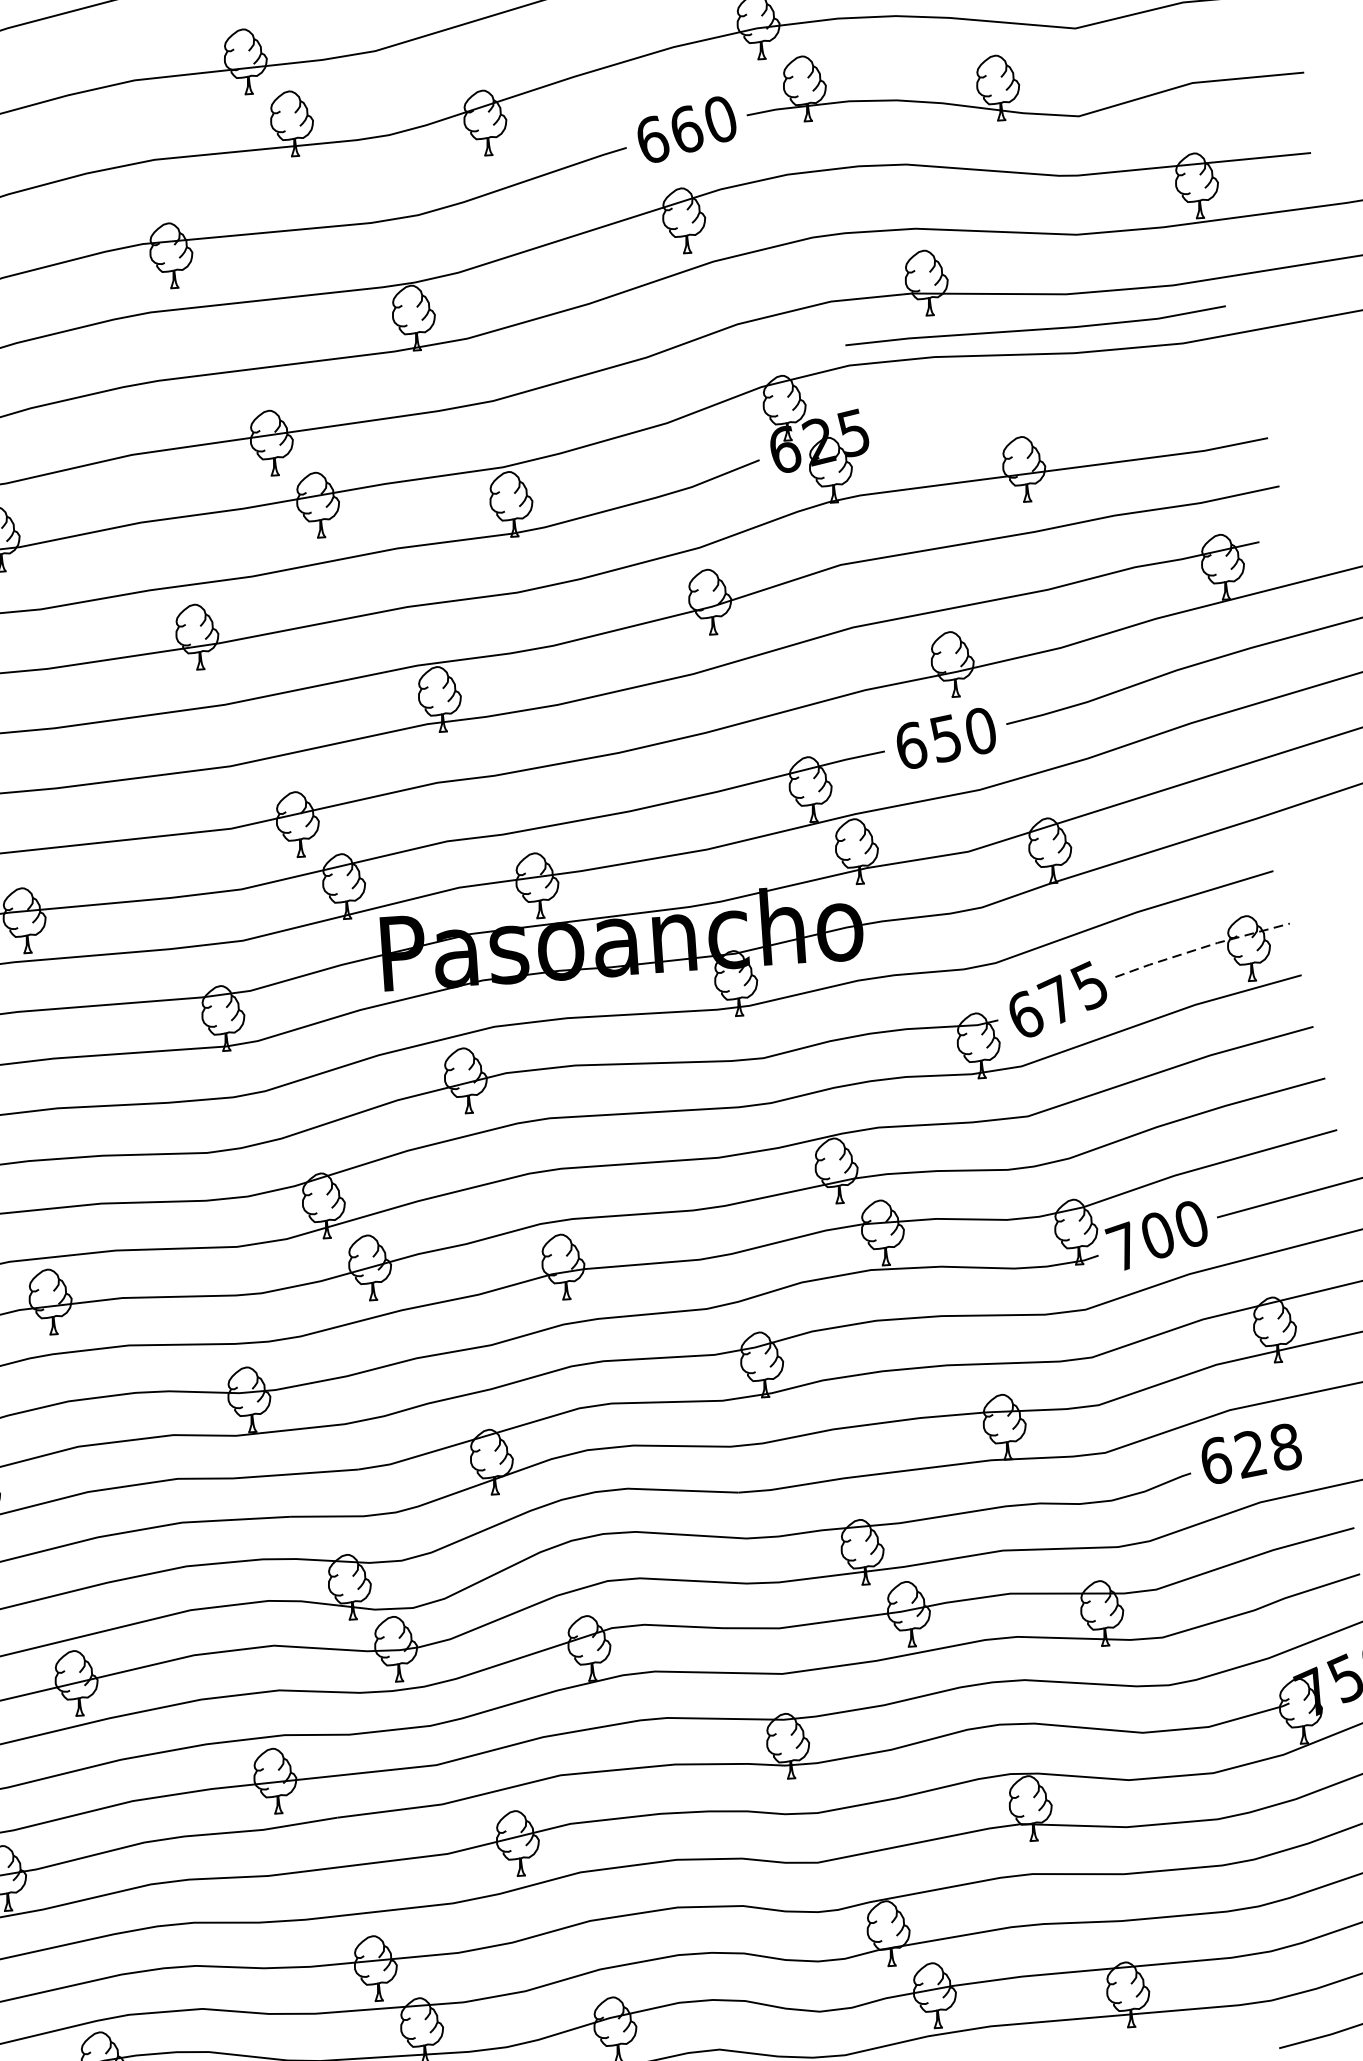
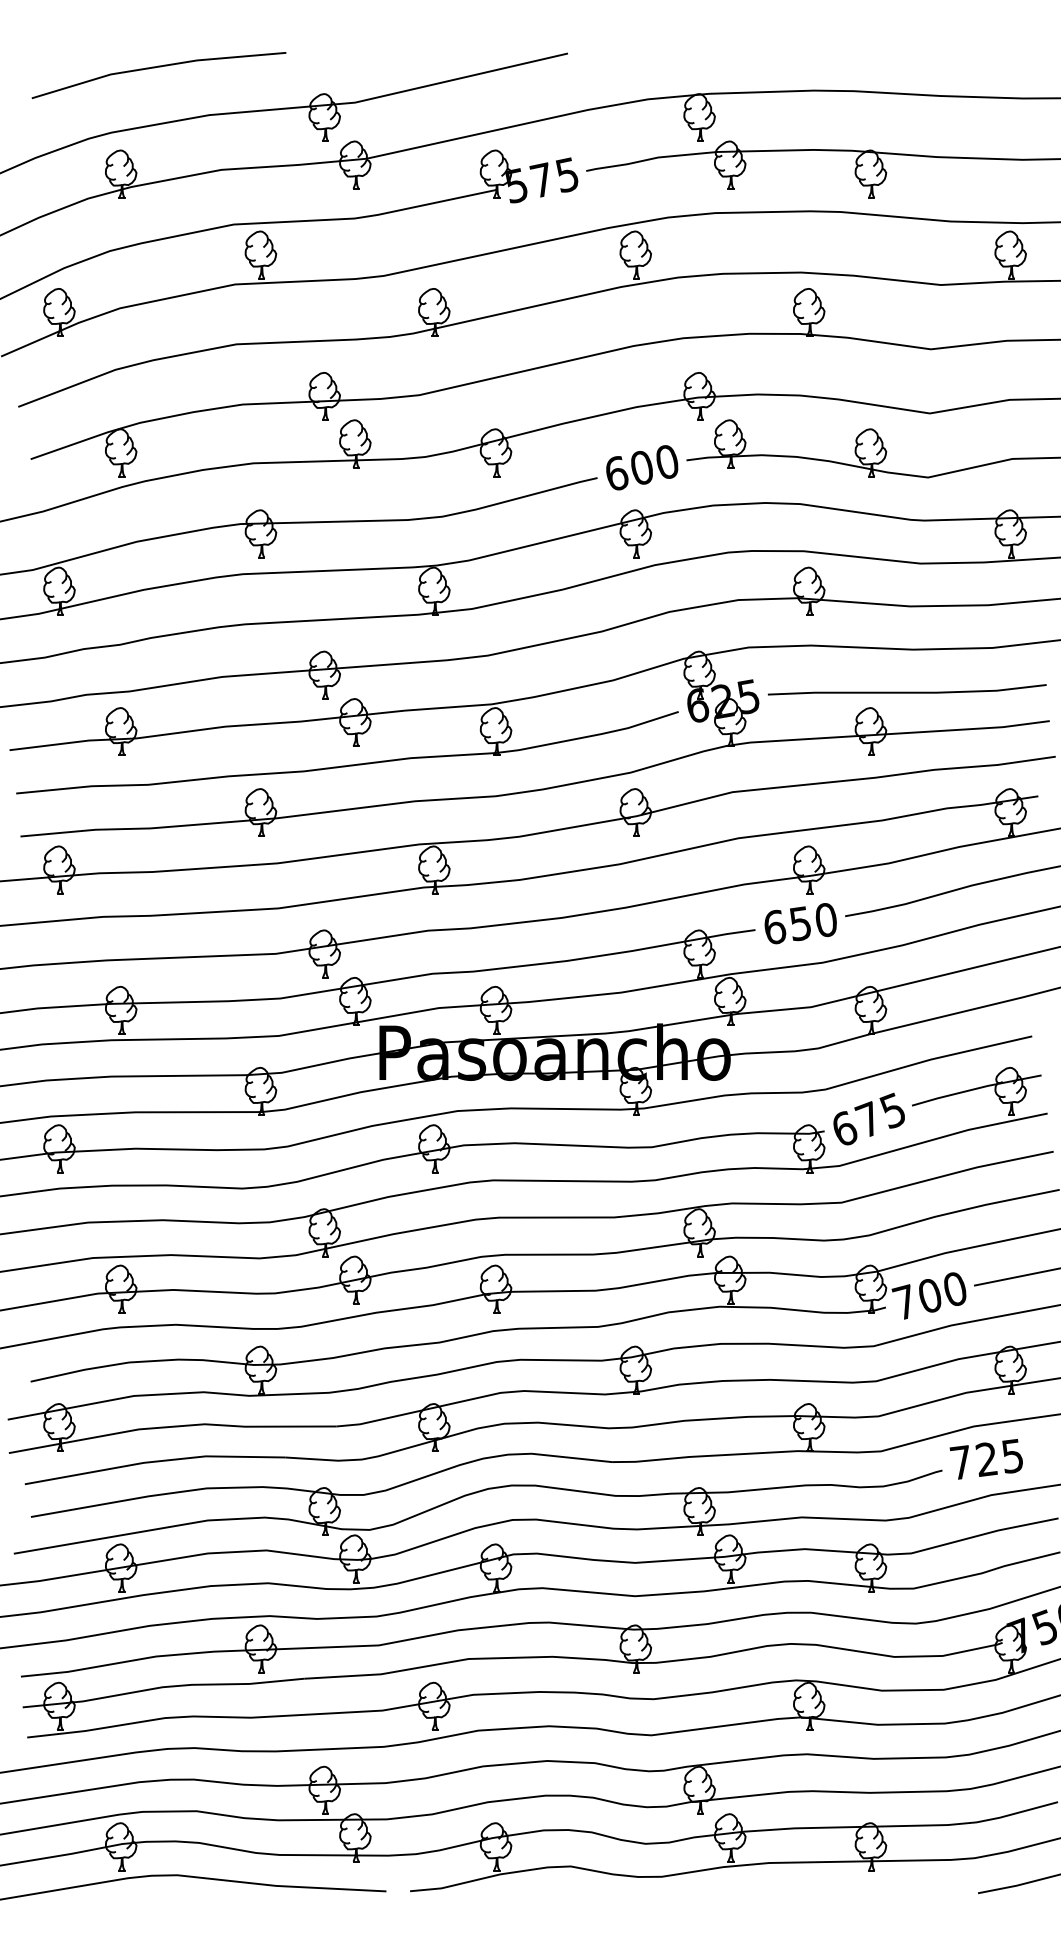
text: (687, 129) -> (642, 467), 660 -> 600
line: (1034, 328) -> (906, 691), moved
line: (1202, 947) -> (976, 1088), dashed -> solid
text: (1250, 1454) -> (986, 1459), 628 -> 725

